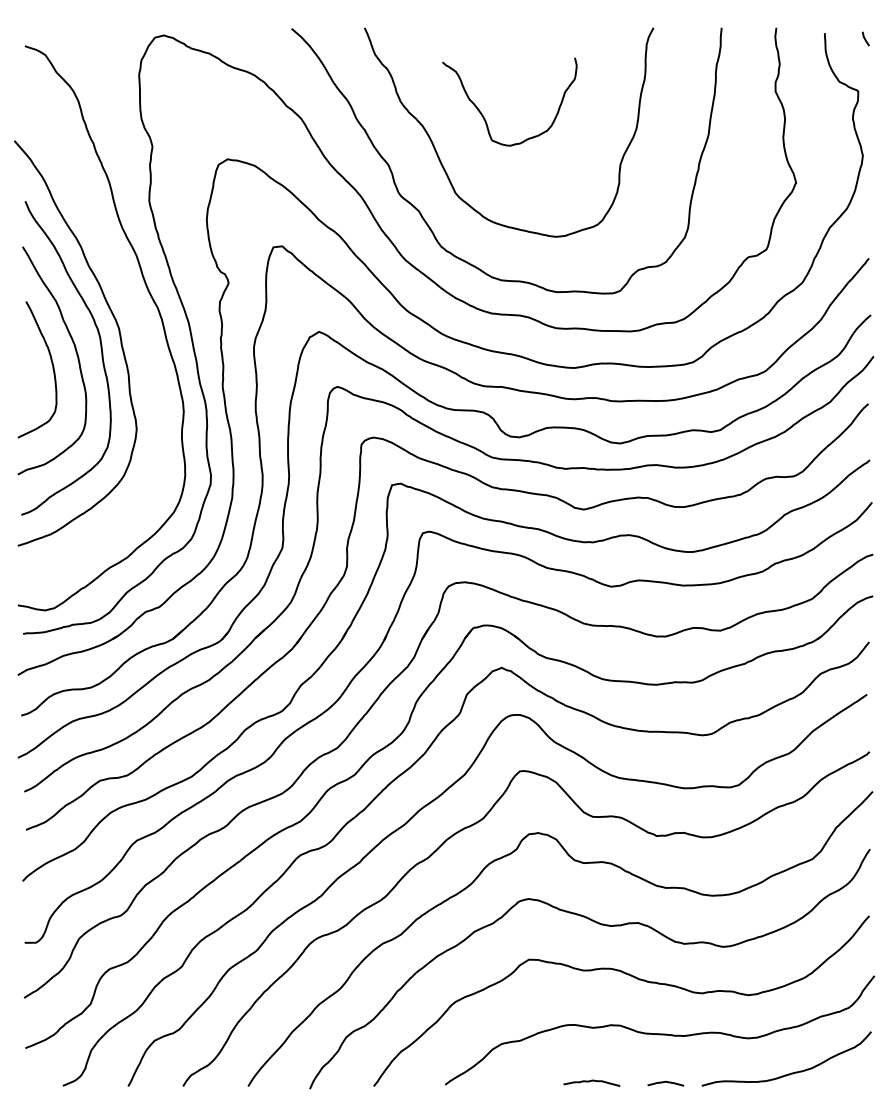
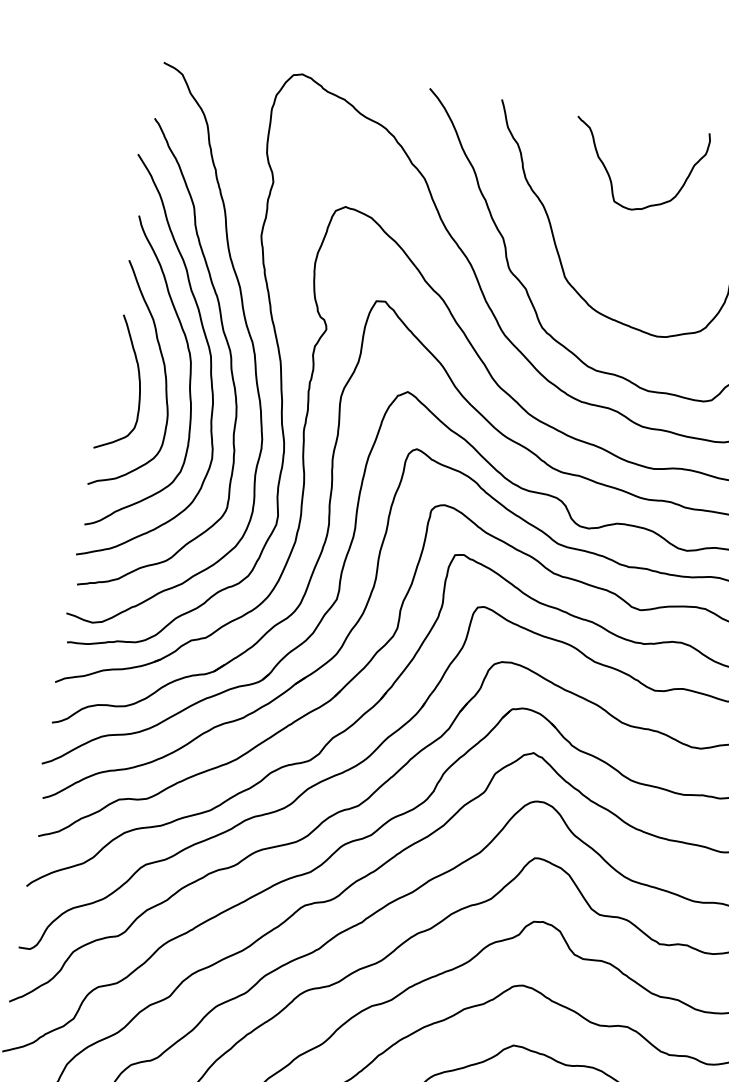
curve: (484, 116) -> (610, 176), moved
curve: (138, 329) -> (230, 360), added

